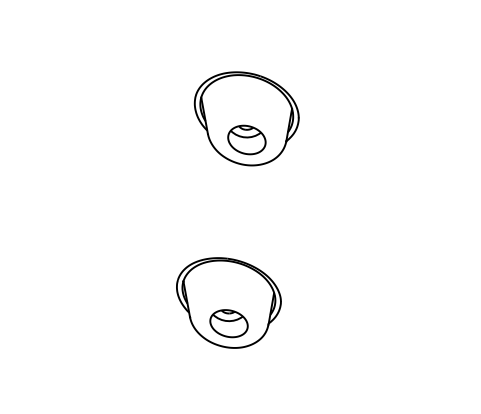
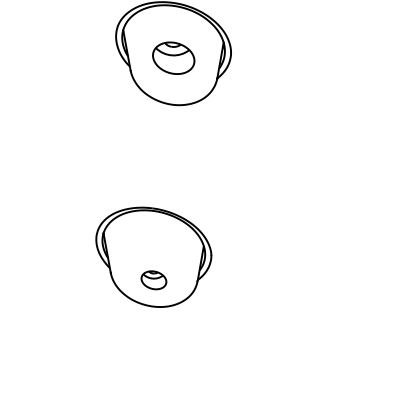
part: (246, 139) -> (173, 57), moved
part: (228, 323) -> (153, 279), size x0.6

